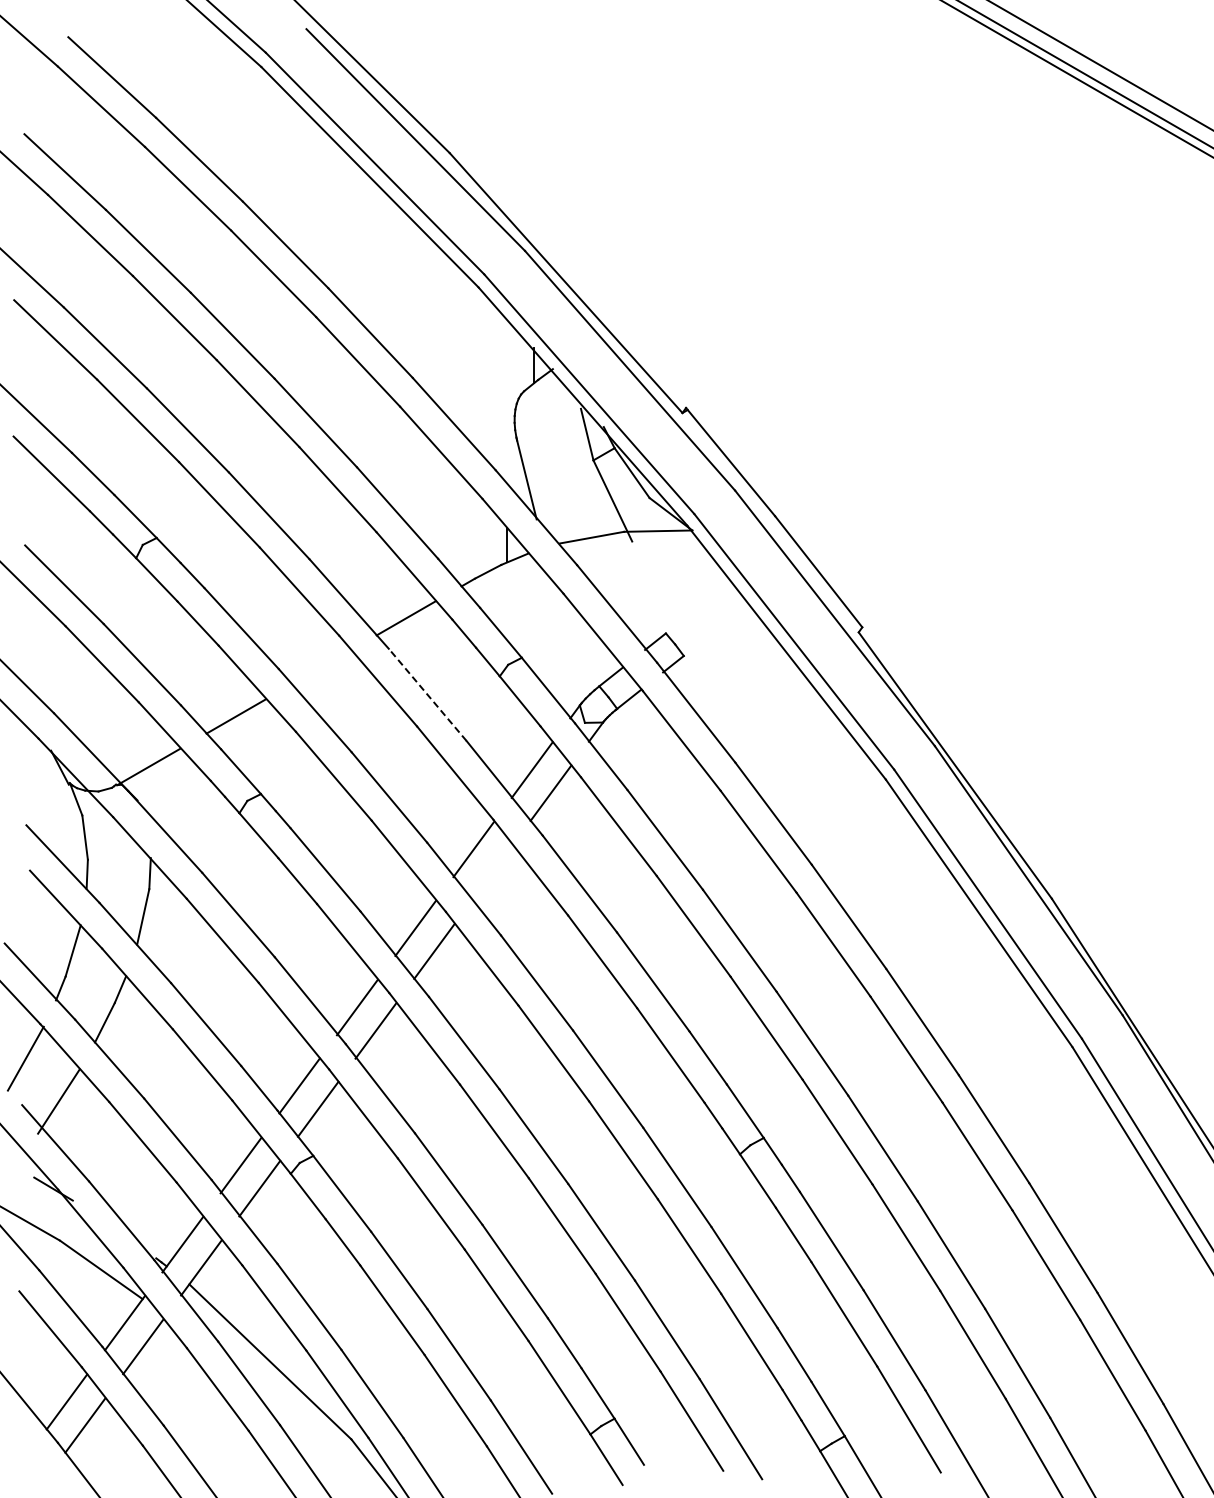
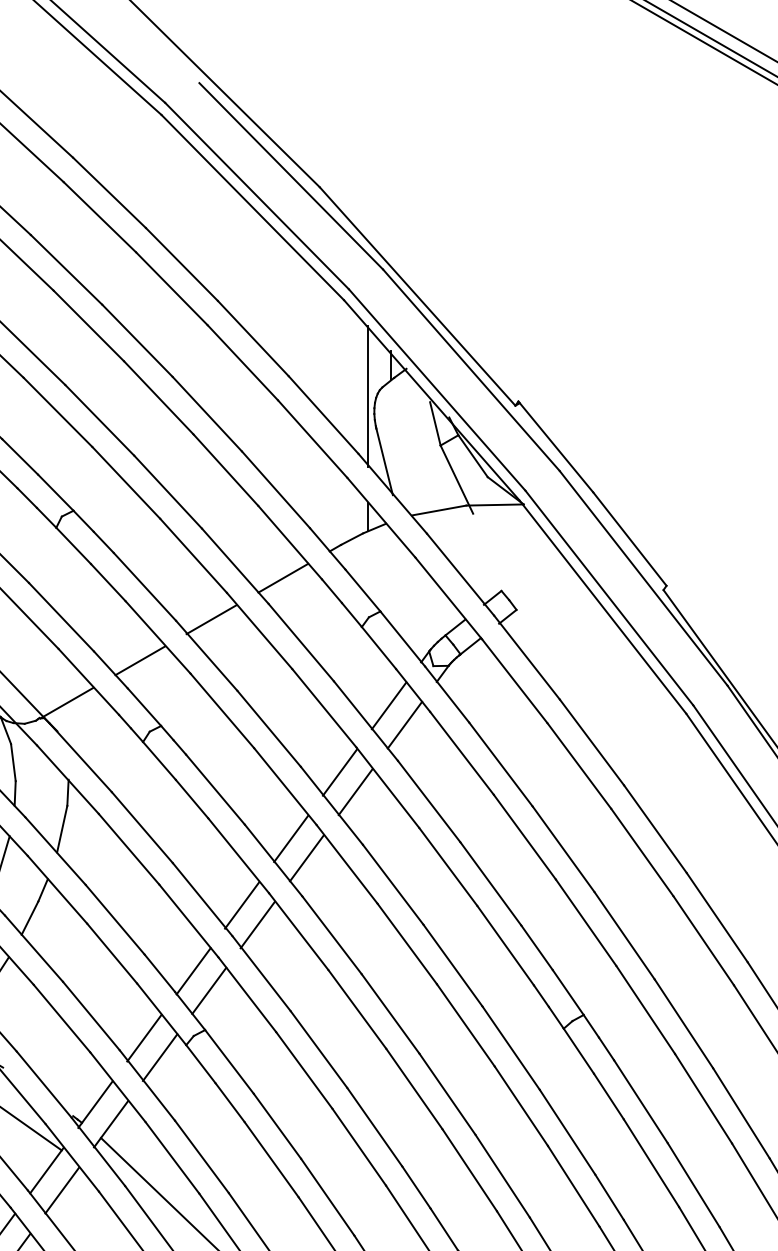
line: (507, 401) -> (368, 396), added
line: (320, 667) -> (211, 619), added
line: (427, 694) -> (301, 642), dashed -> solid
line: (492, 872) -> (355, 791), added

